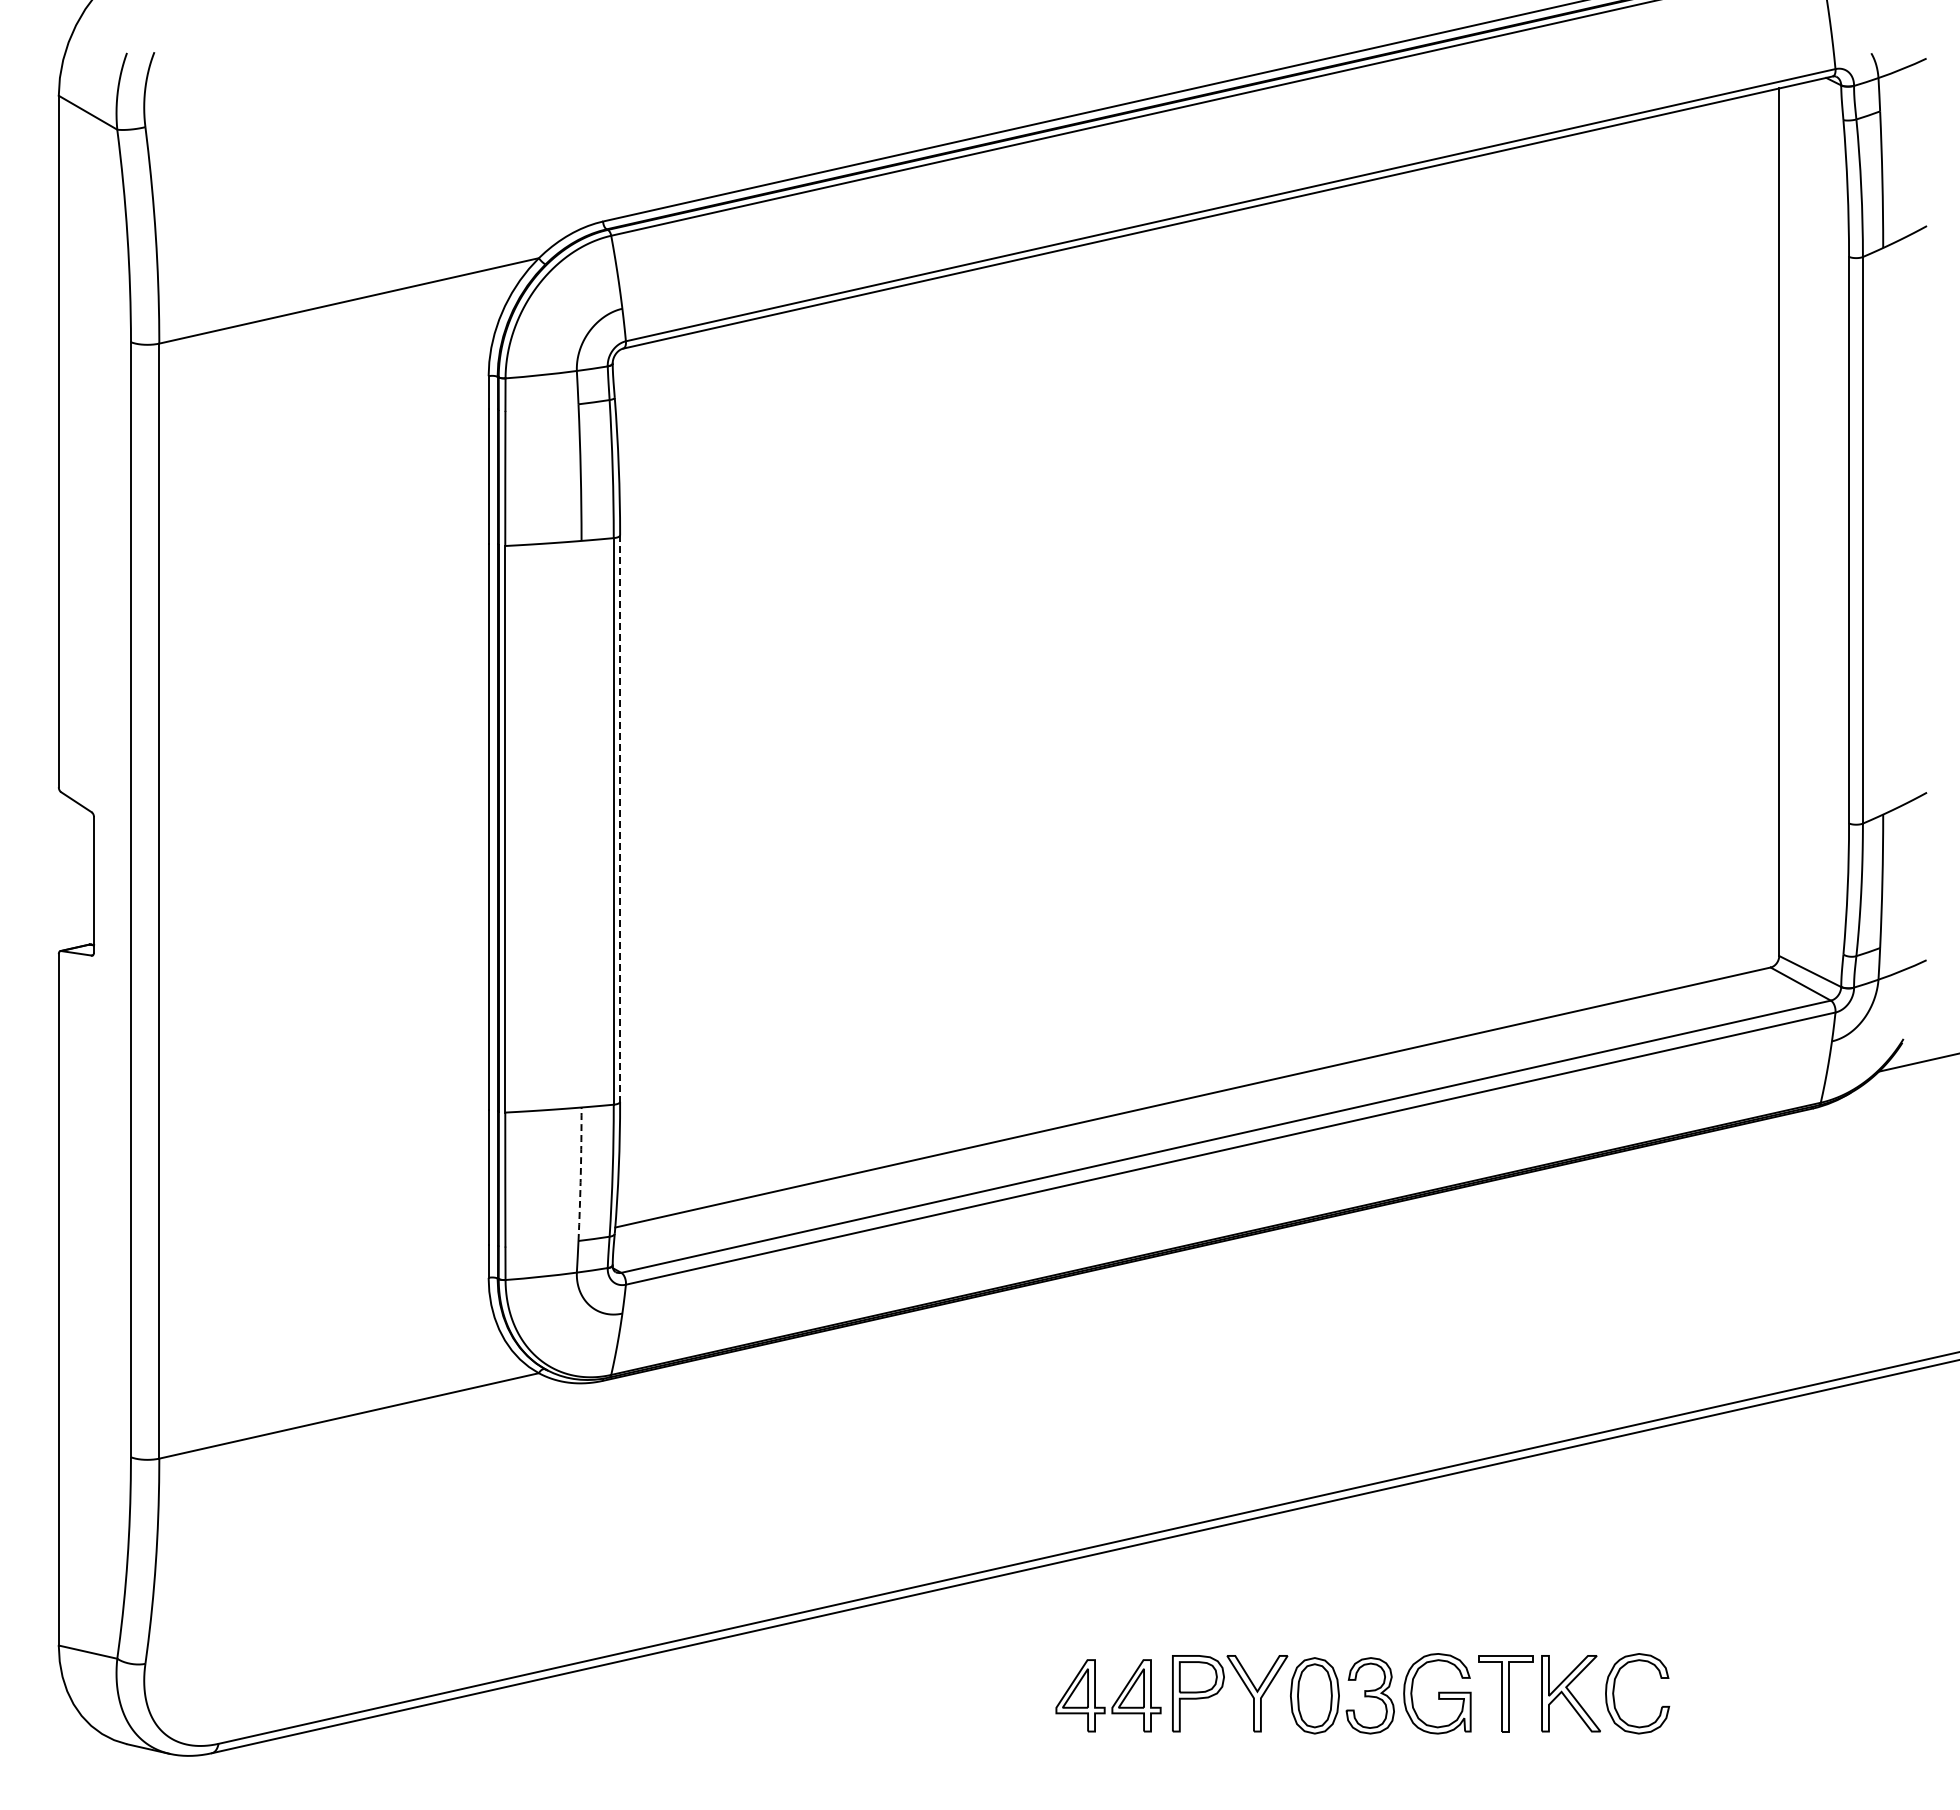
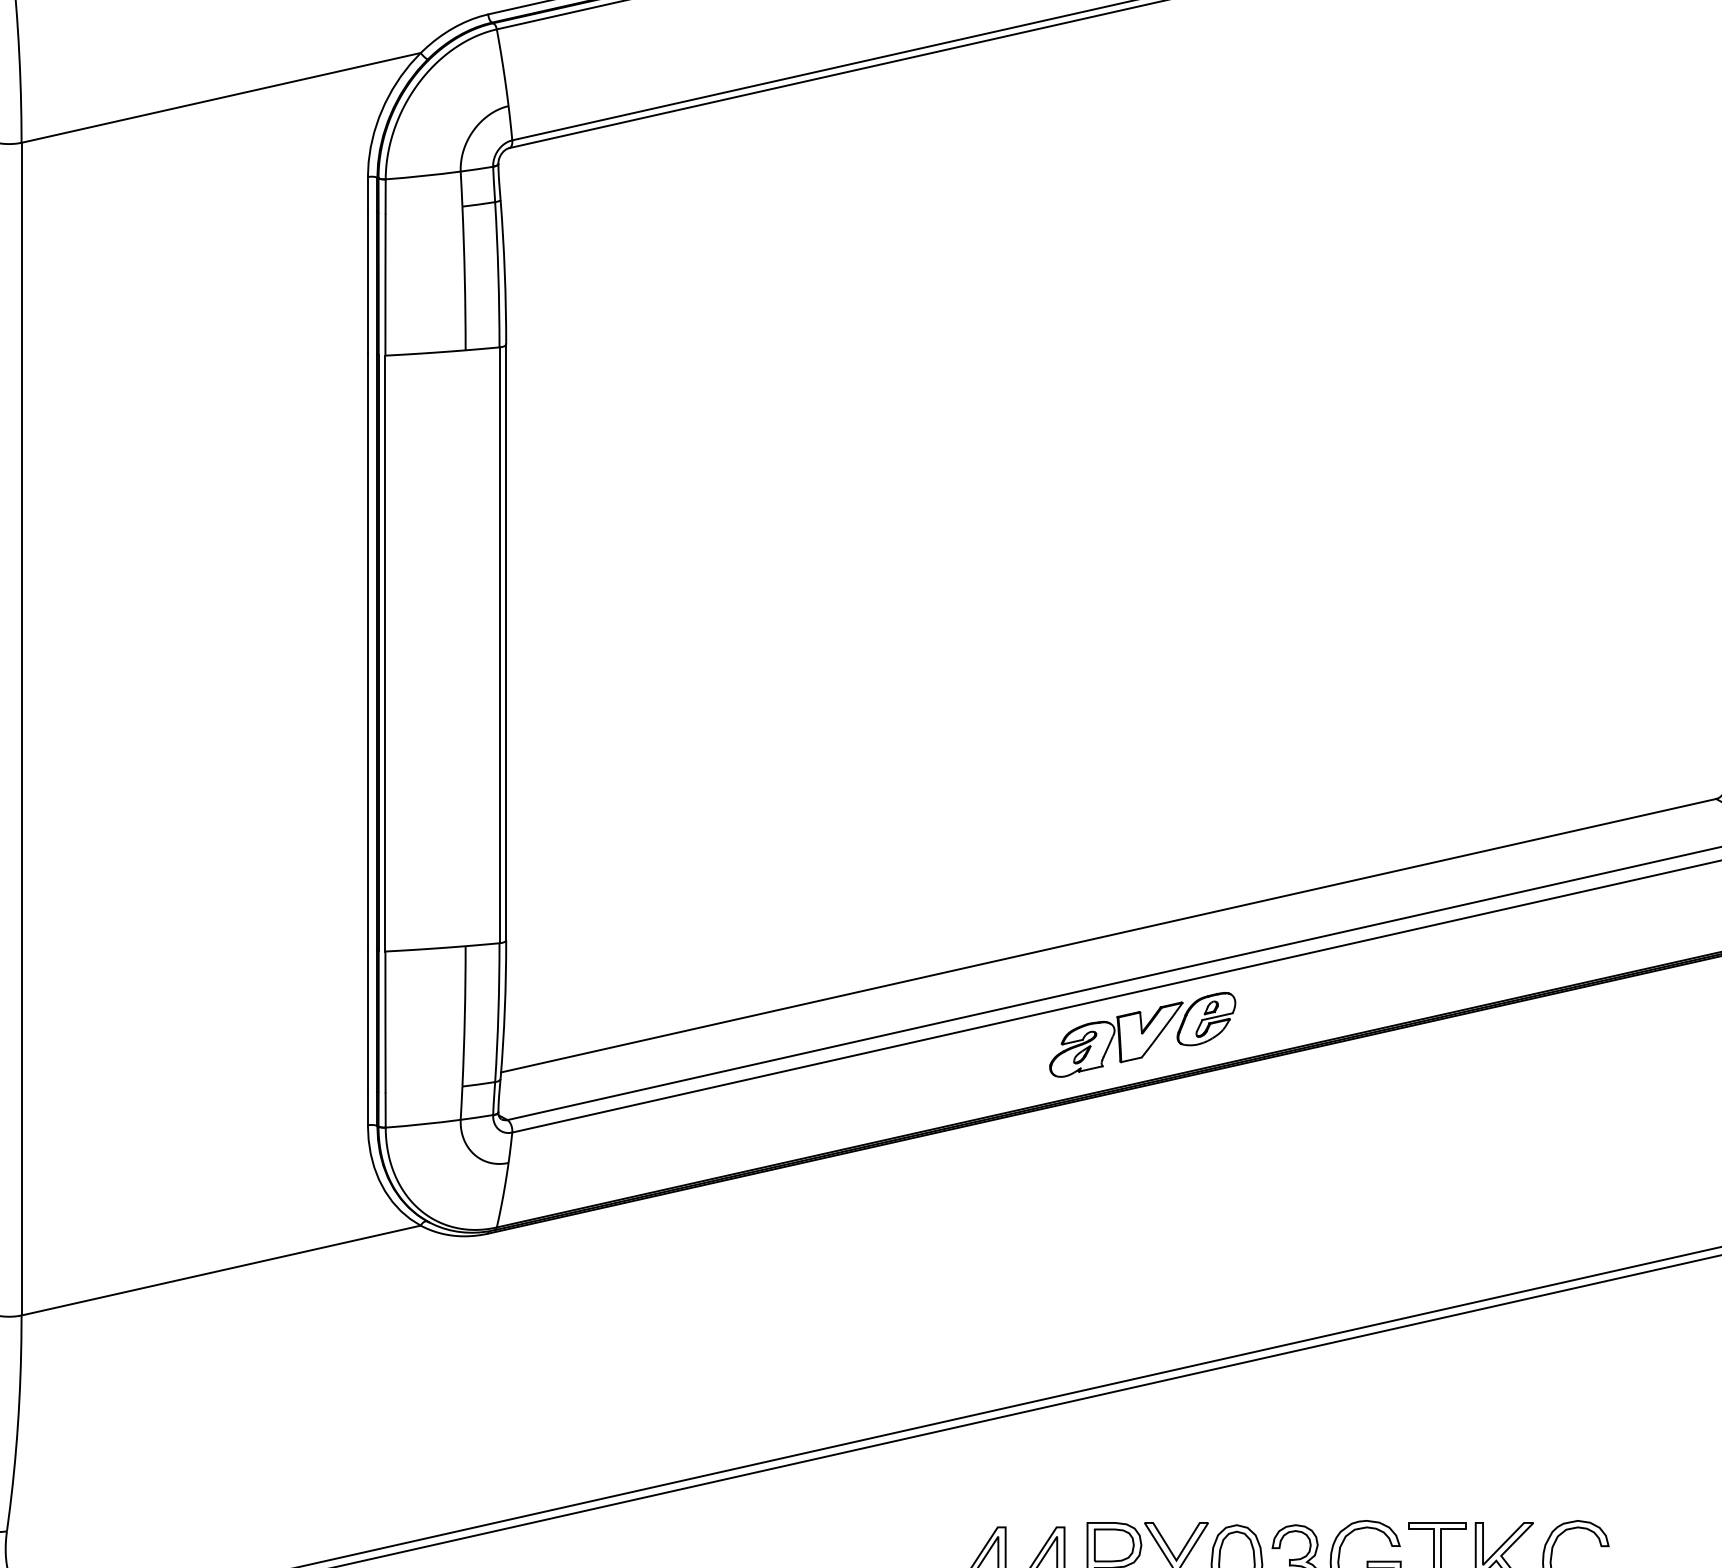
line: (620, 819) -> (506, 643), dashed -> solid
arc: (580, 1174) -> (464, 1016), dashed -> solid
part: (1225, 1191) -> (1142, 1034), added

